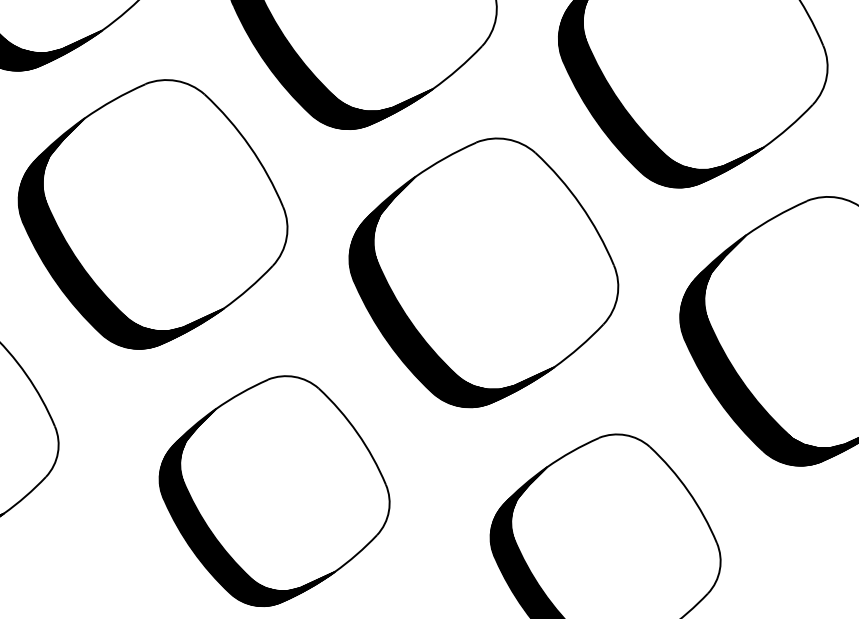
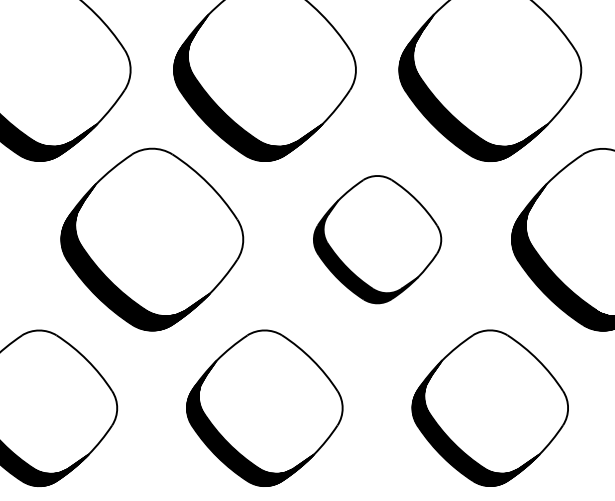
part: (483, 272) -> (377, 239), size x0.7

